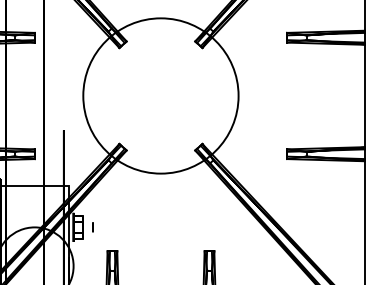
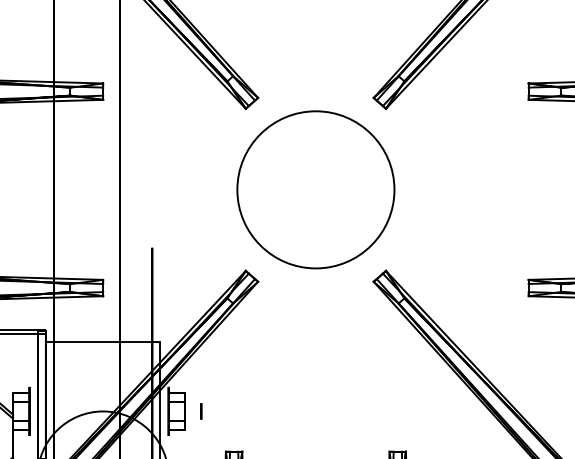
circle: (160, 95) -> (315, 189), size x0.6

